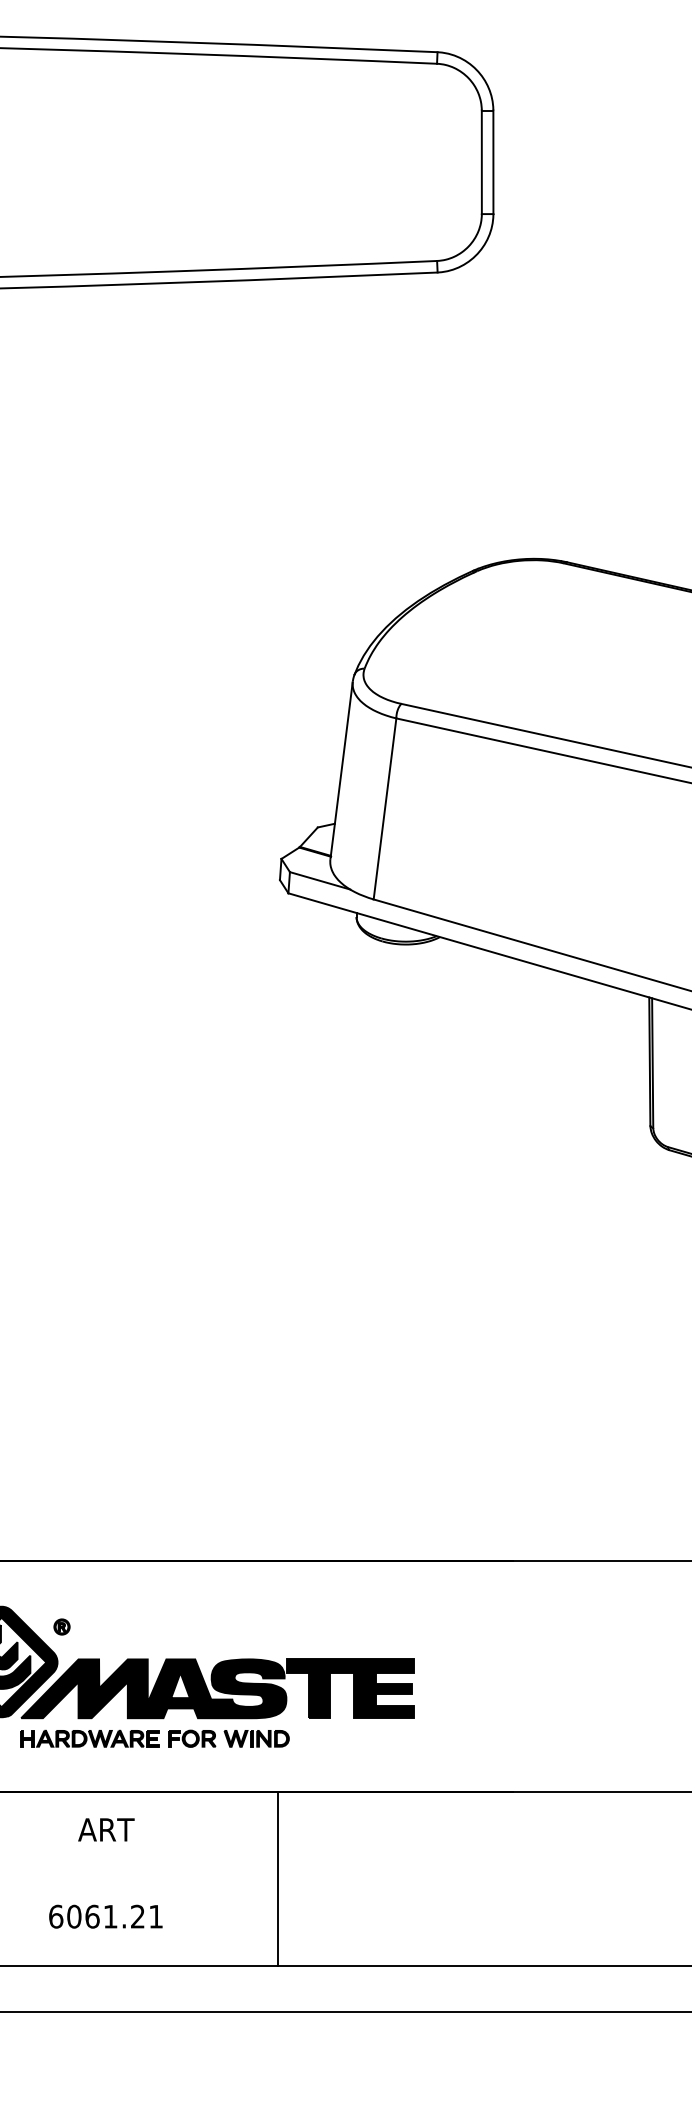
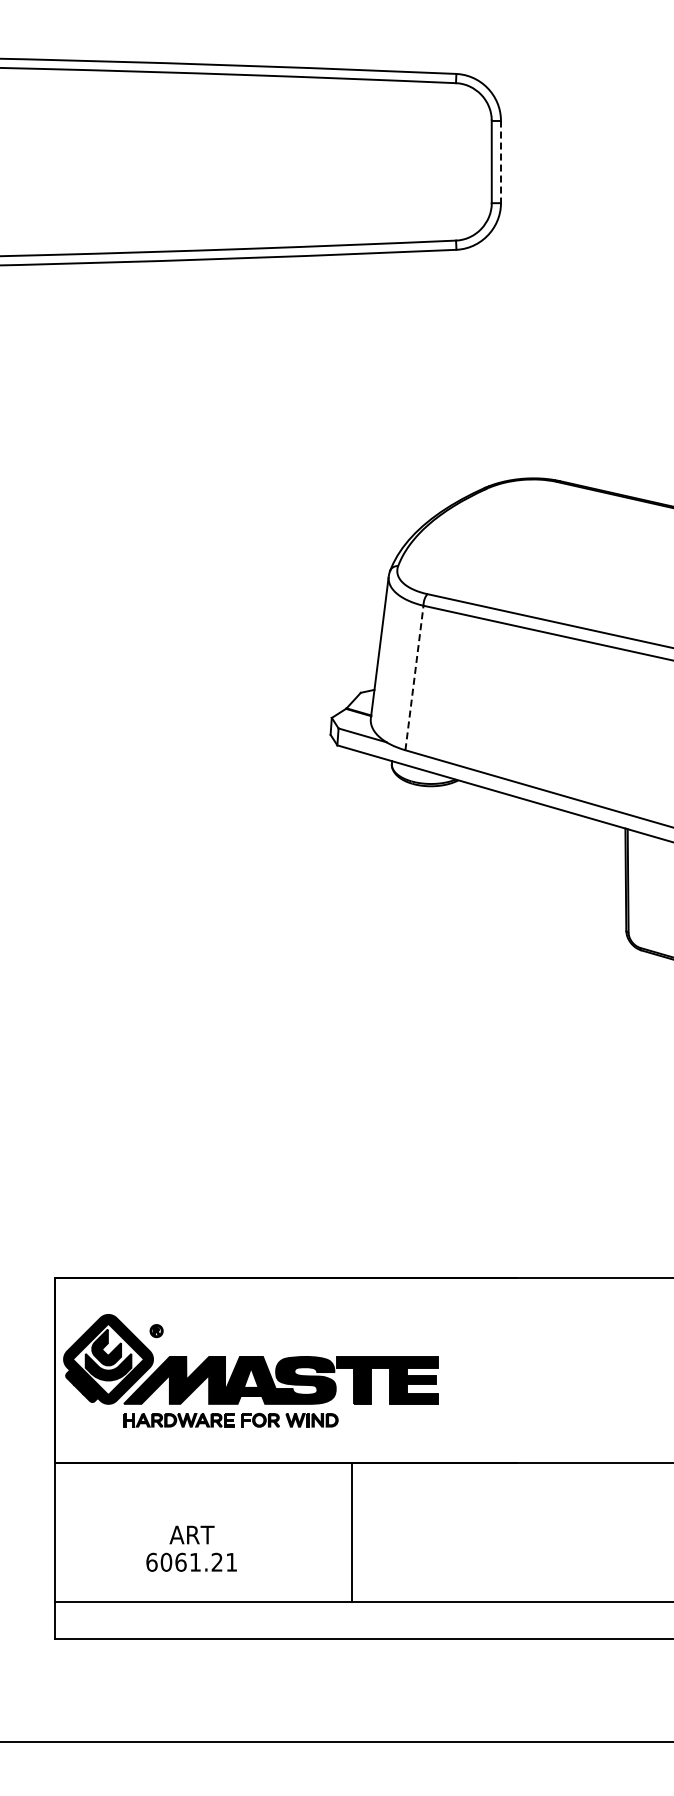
line: (494, 163) -> (501, 162), solid -> dashed
line: (385, 809) -> (414, 678), solid -> dashed
text: (105, 1829) -> (191, 1534), moved
line: (278, 1879) -> (352, 1532), moved

